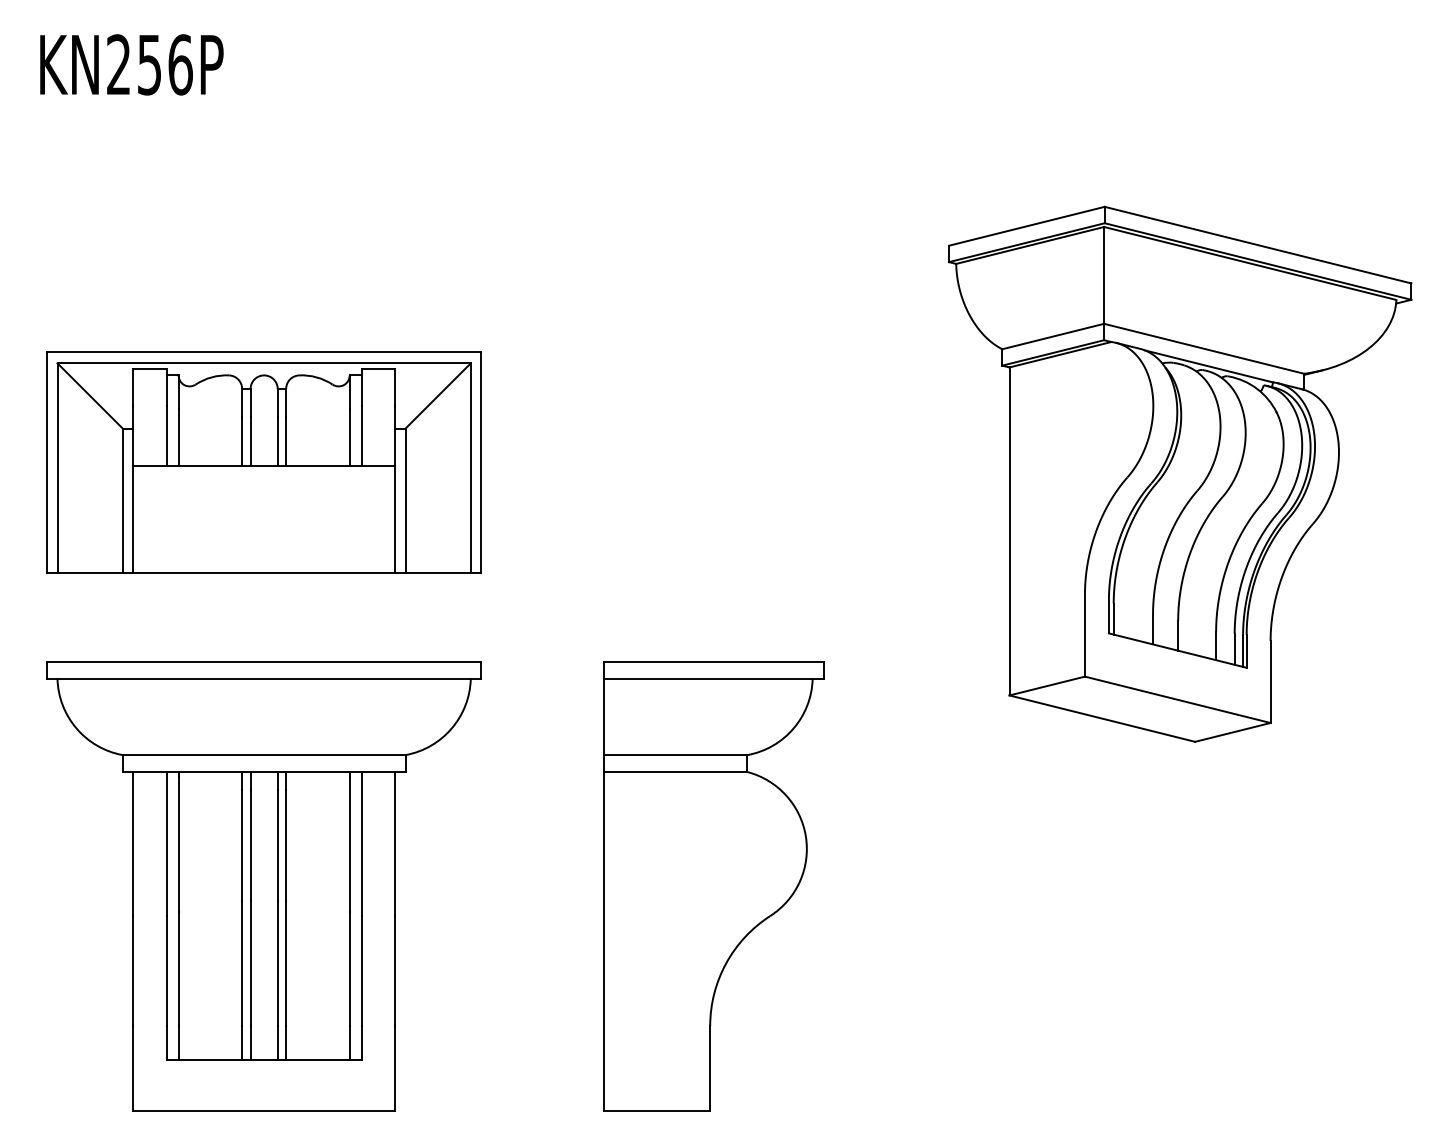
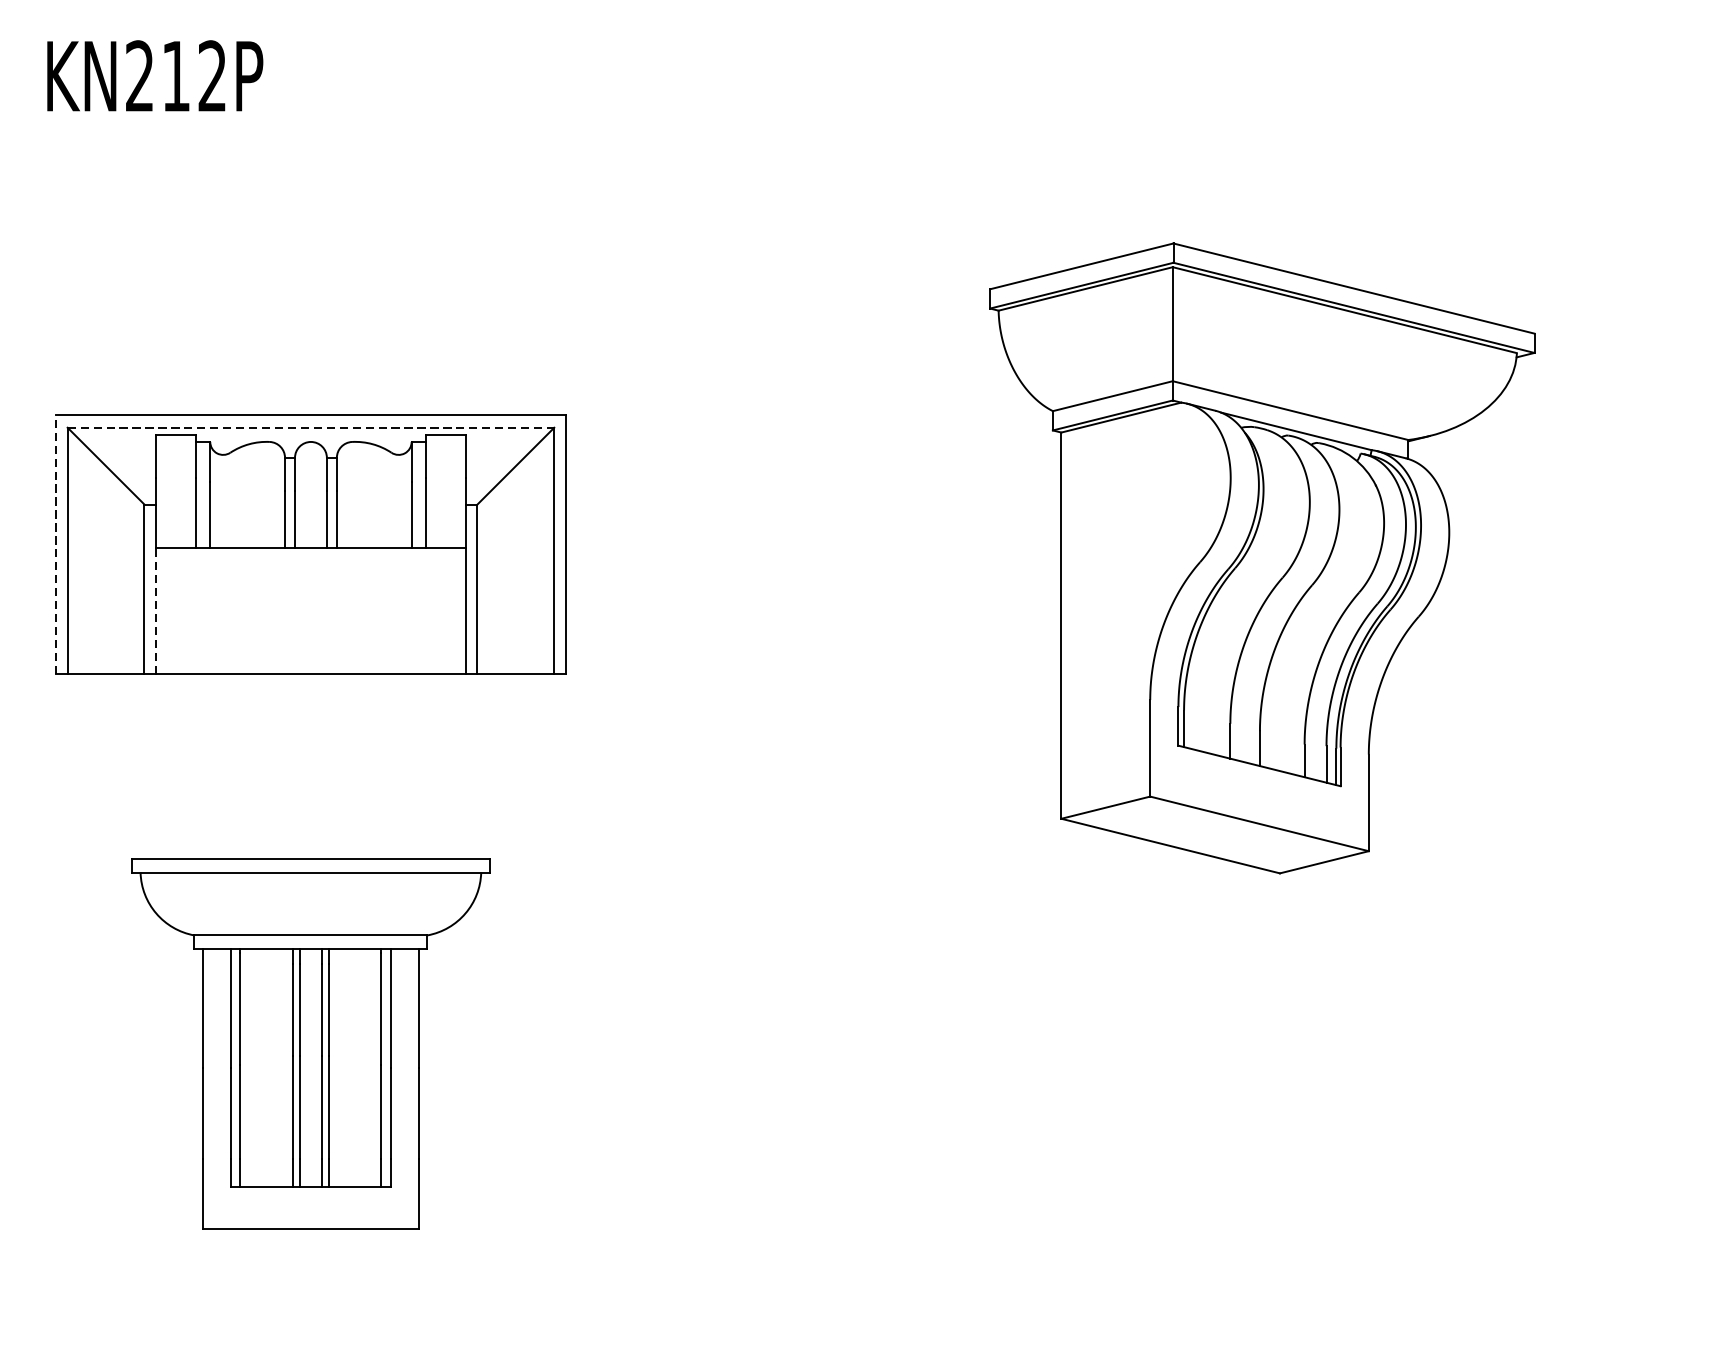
text: (165, 64) -> (194, 75), KN256P -> KN212P
line: (264, 363) -> (311, 427), solid -> dashed
line: (47, 461) -> (55, 543), solid -> dashed
part: (1180, 473) -> (1262, 557), moved
line: (132, 518) -> (155, 610), solid -> dashed
part: (263, 886) -> (310, 1043), size x0.7
part: (713, 886) -> (840, 1043), removed

